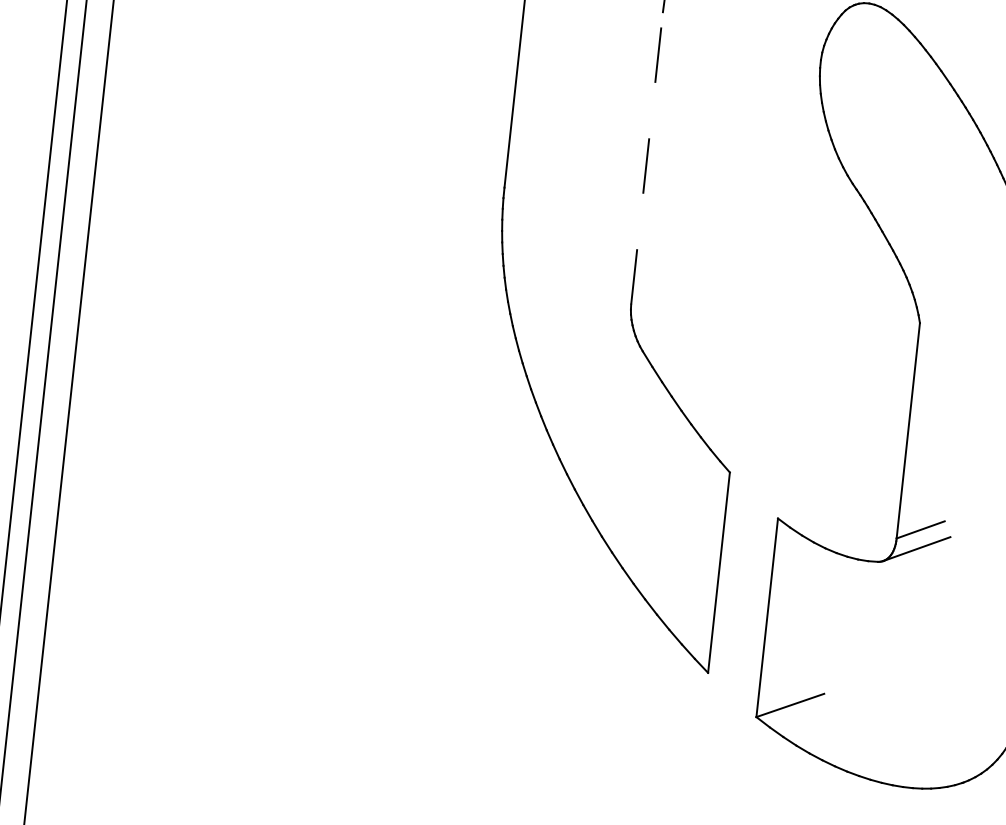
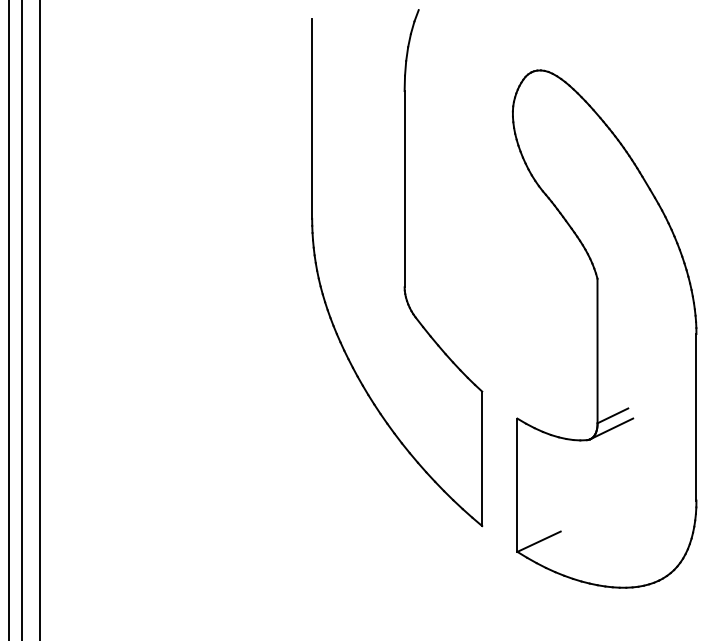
line: (646, 157) -> (404, 188), dashed -> solid

